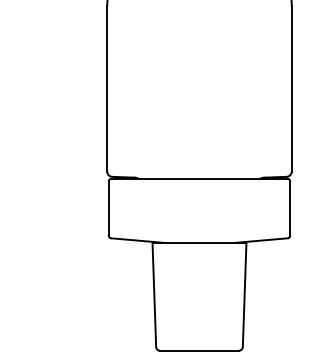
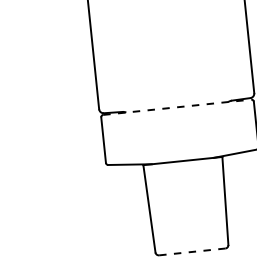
line: (199, 178) -> (177, 107), solid -> dashed
line: (199, 350) -> (192, 251), solid -> dashed

